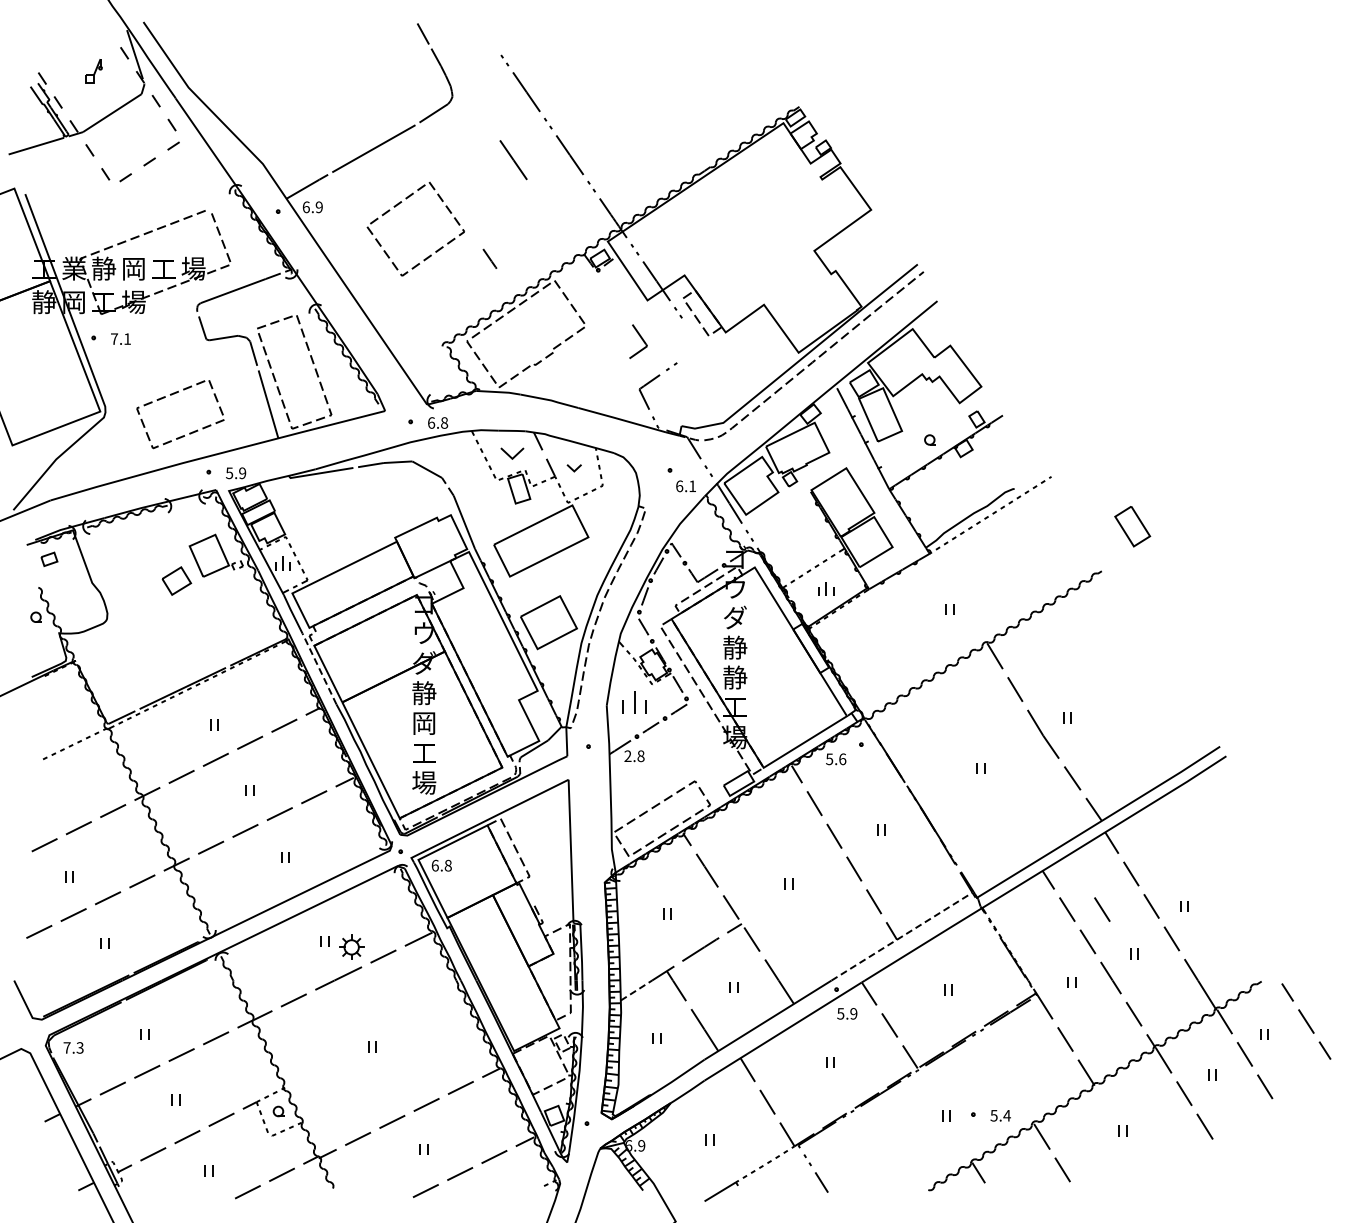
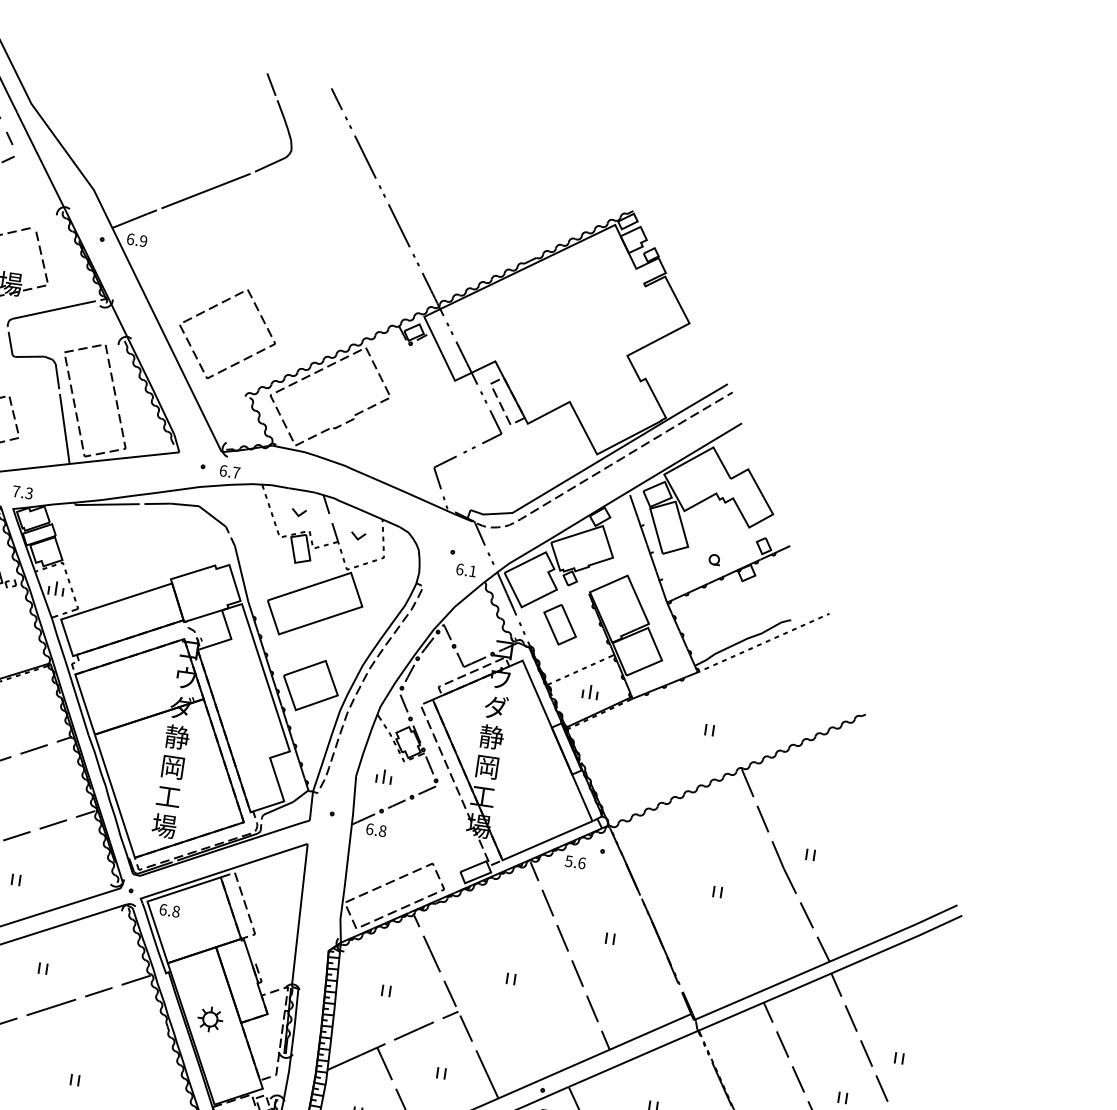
line: (513, 160) -> (342, 222), removed
part: (430, 254) -> (238, 361), moved
line: (489, 258) -> (336, 98), moved
part: (638, 341) -> (493, 427), moved
text: (444, 422) -> (236, 472), 6.8 -> 6.7
part: (511, 453) -> (298, 512), size x0.62
text: (236, 473) -> (23, 492), 5.9 -> 7.3
part: (1132, 526) -> (559, 624), moved
line: (319, 668) -> (77, 697), dashed -> solid
text: (735, 677) -> (487, 766), 静 -> 岡
part: (634, 701) -> (384, 775), size x0.62
text: (627, 756) -> (369, 829), 2.8 -> 6.8
line: (1102, 909) -> (817, 1049), removed
line: (905, 934) -> (618, 1045), dashed -> solid
part: (351, 946) -> (210, 1018), moved
line: (636, 990) -> (344, 1062), dashed -> solid

